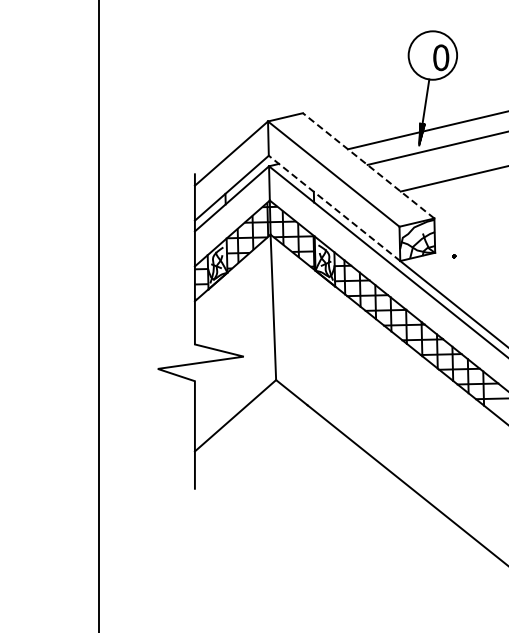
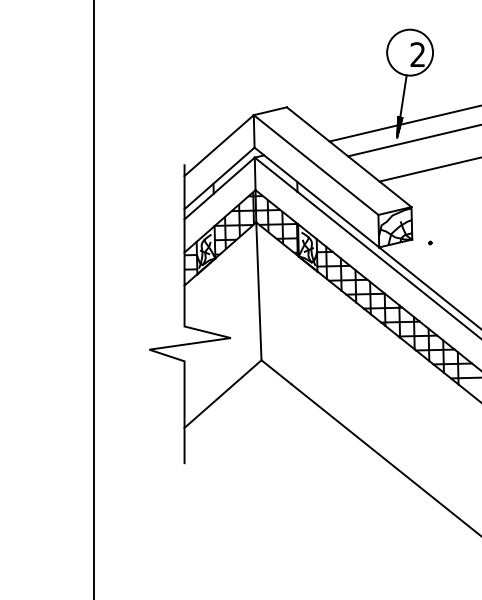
text: (441, 57) -> (418, 54), 0 -> 2
line: (368, 165) -> (349, 156), dashed -> solid
line: (334, 208) -> (316, 197), dashed -> solid

